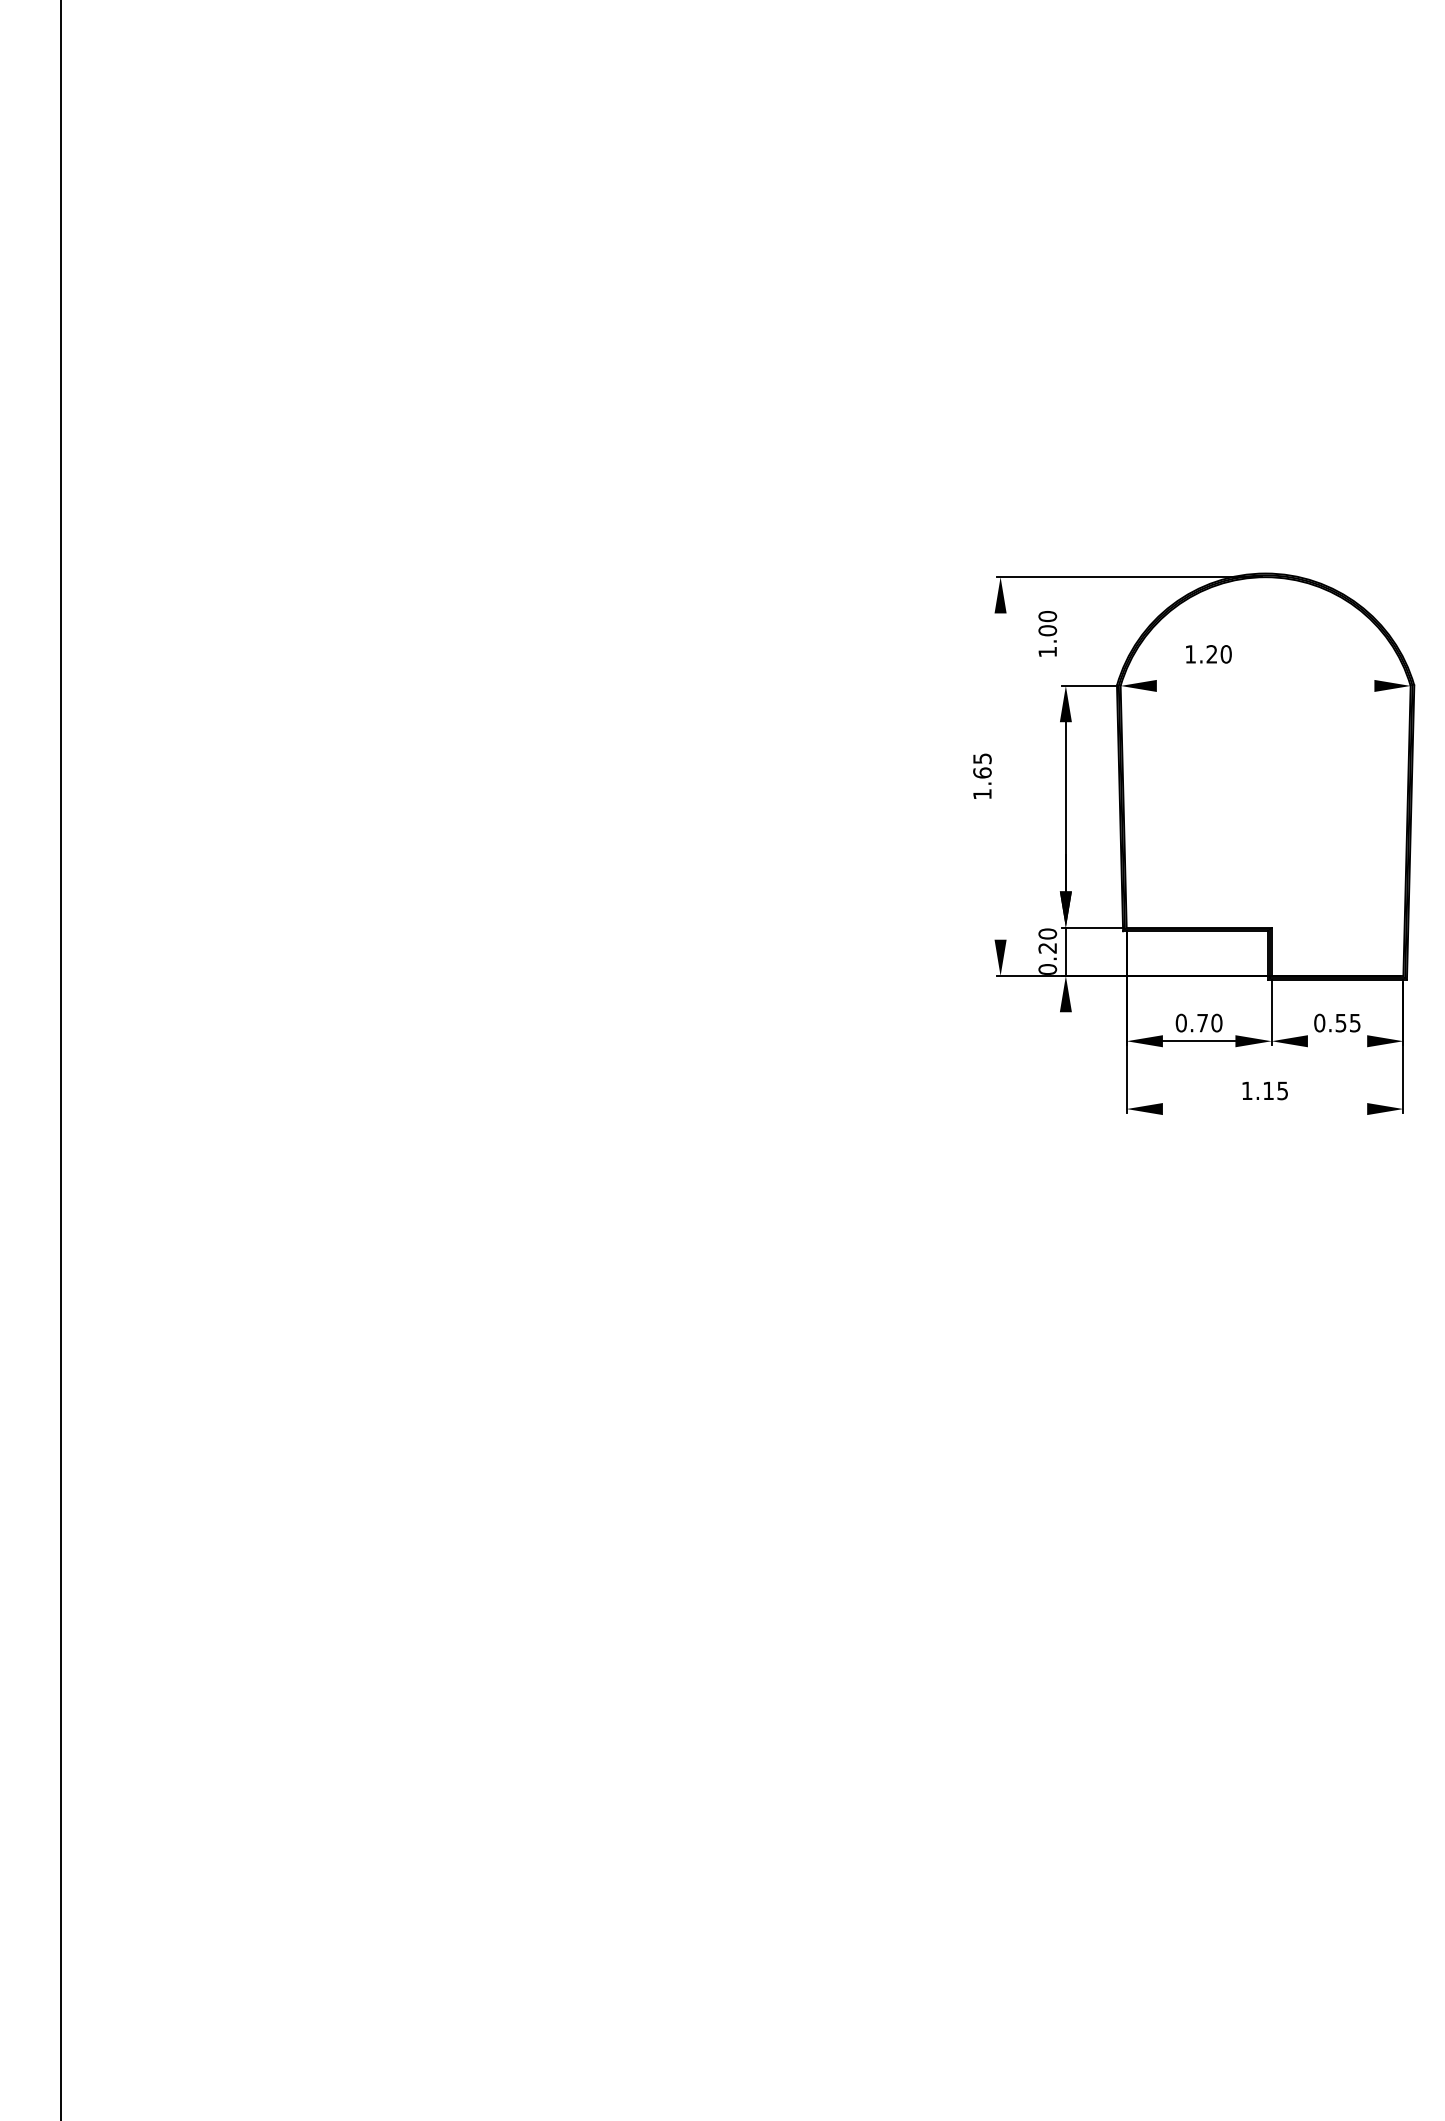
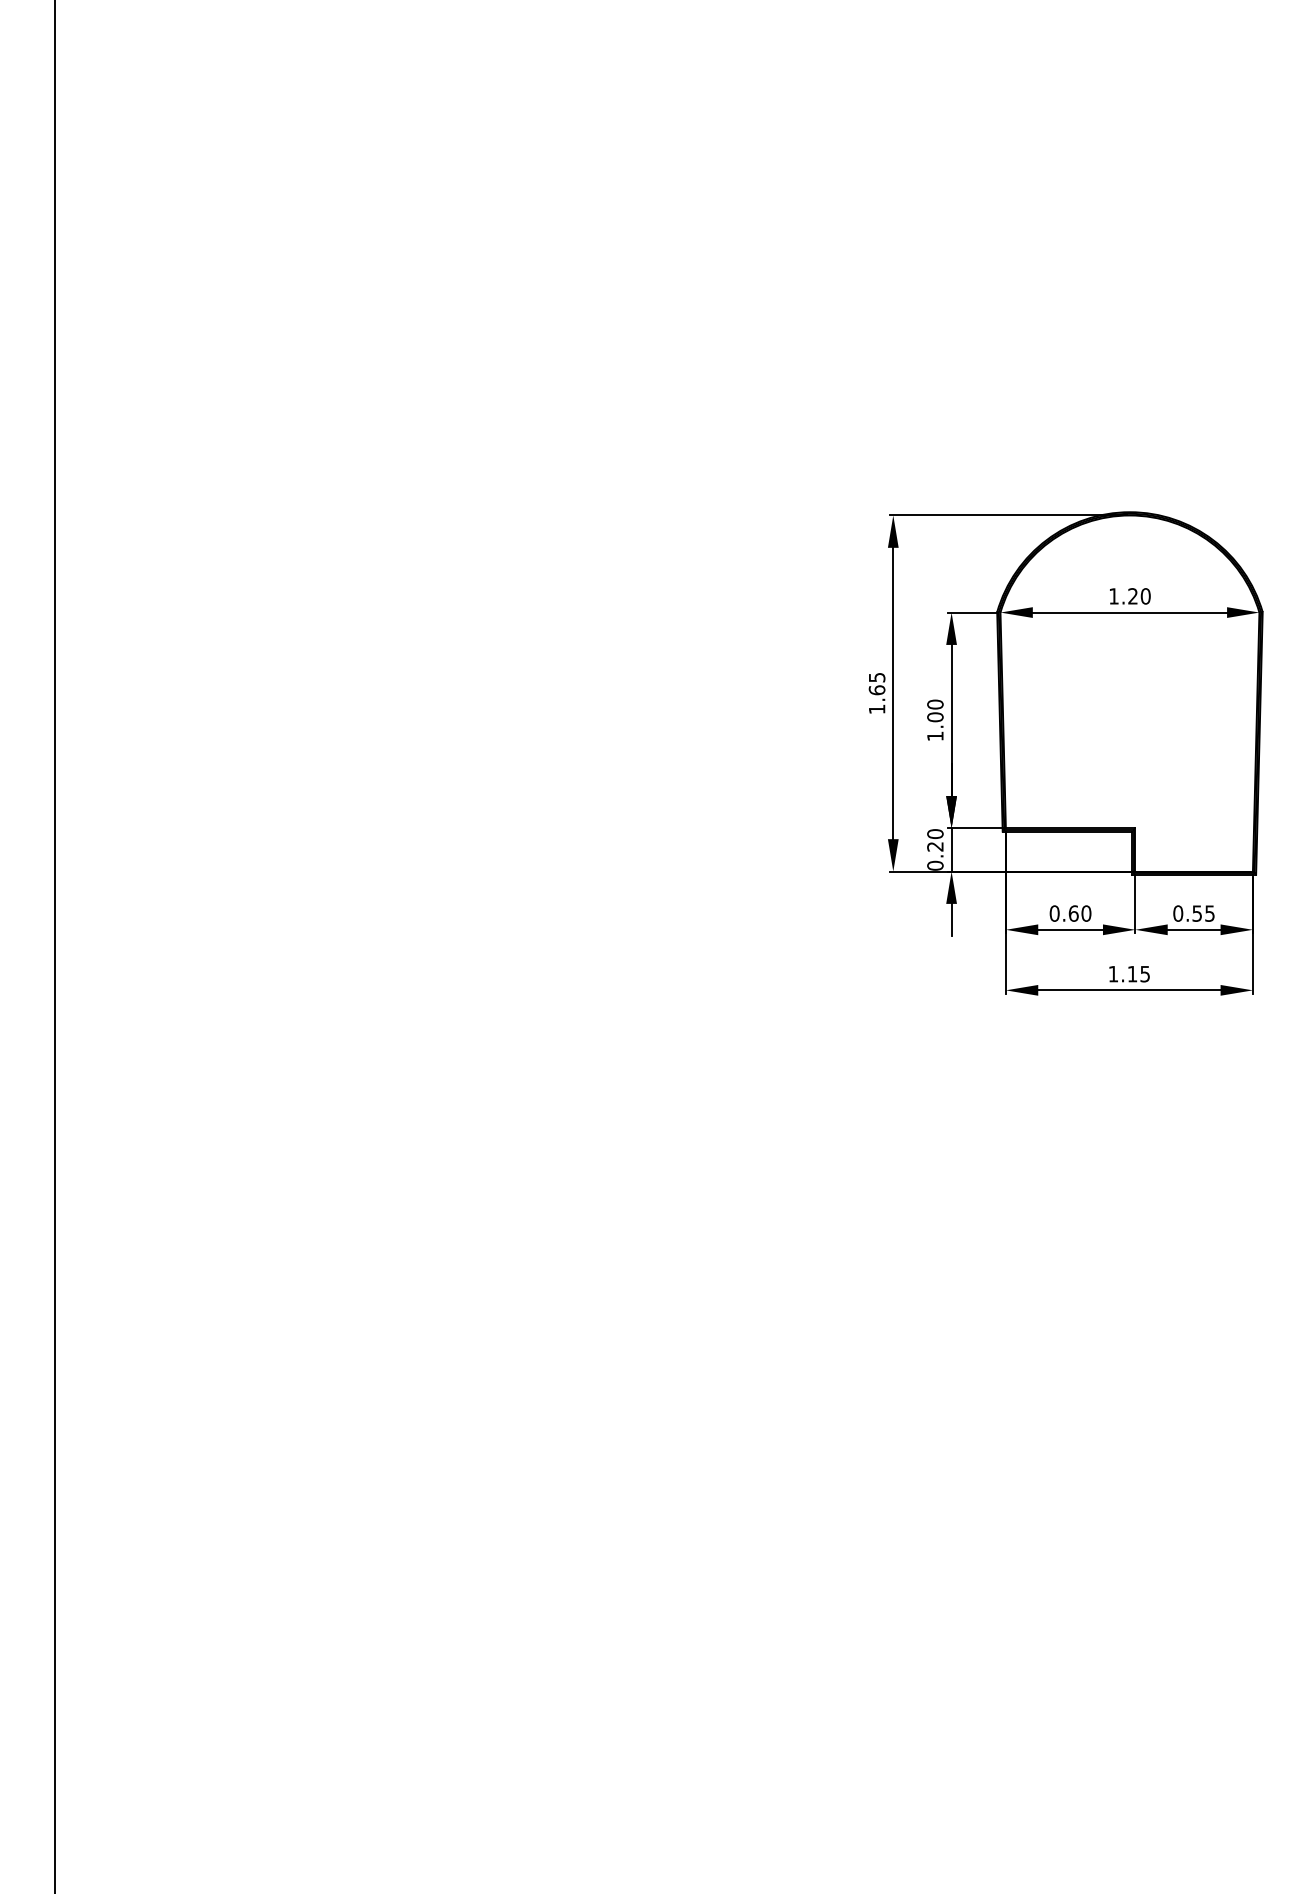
text: (1047, 633) -> (935, 719), moved
text: (1209, 654) -> (1130, 596), moved
line: (1265, 685) -> (1129, 612), added
line: (1000, 776) -> (893, 693), added
text: (1202, 1022) -> (1073, 913), 0.70 -> 0.60
line: (1065, 1029) -> (951, 919), added
line: (1336, 1040) -> (1193, 929), added
line: (1265, 1109) -> (1129, 990), added

